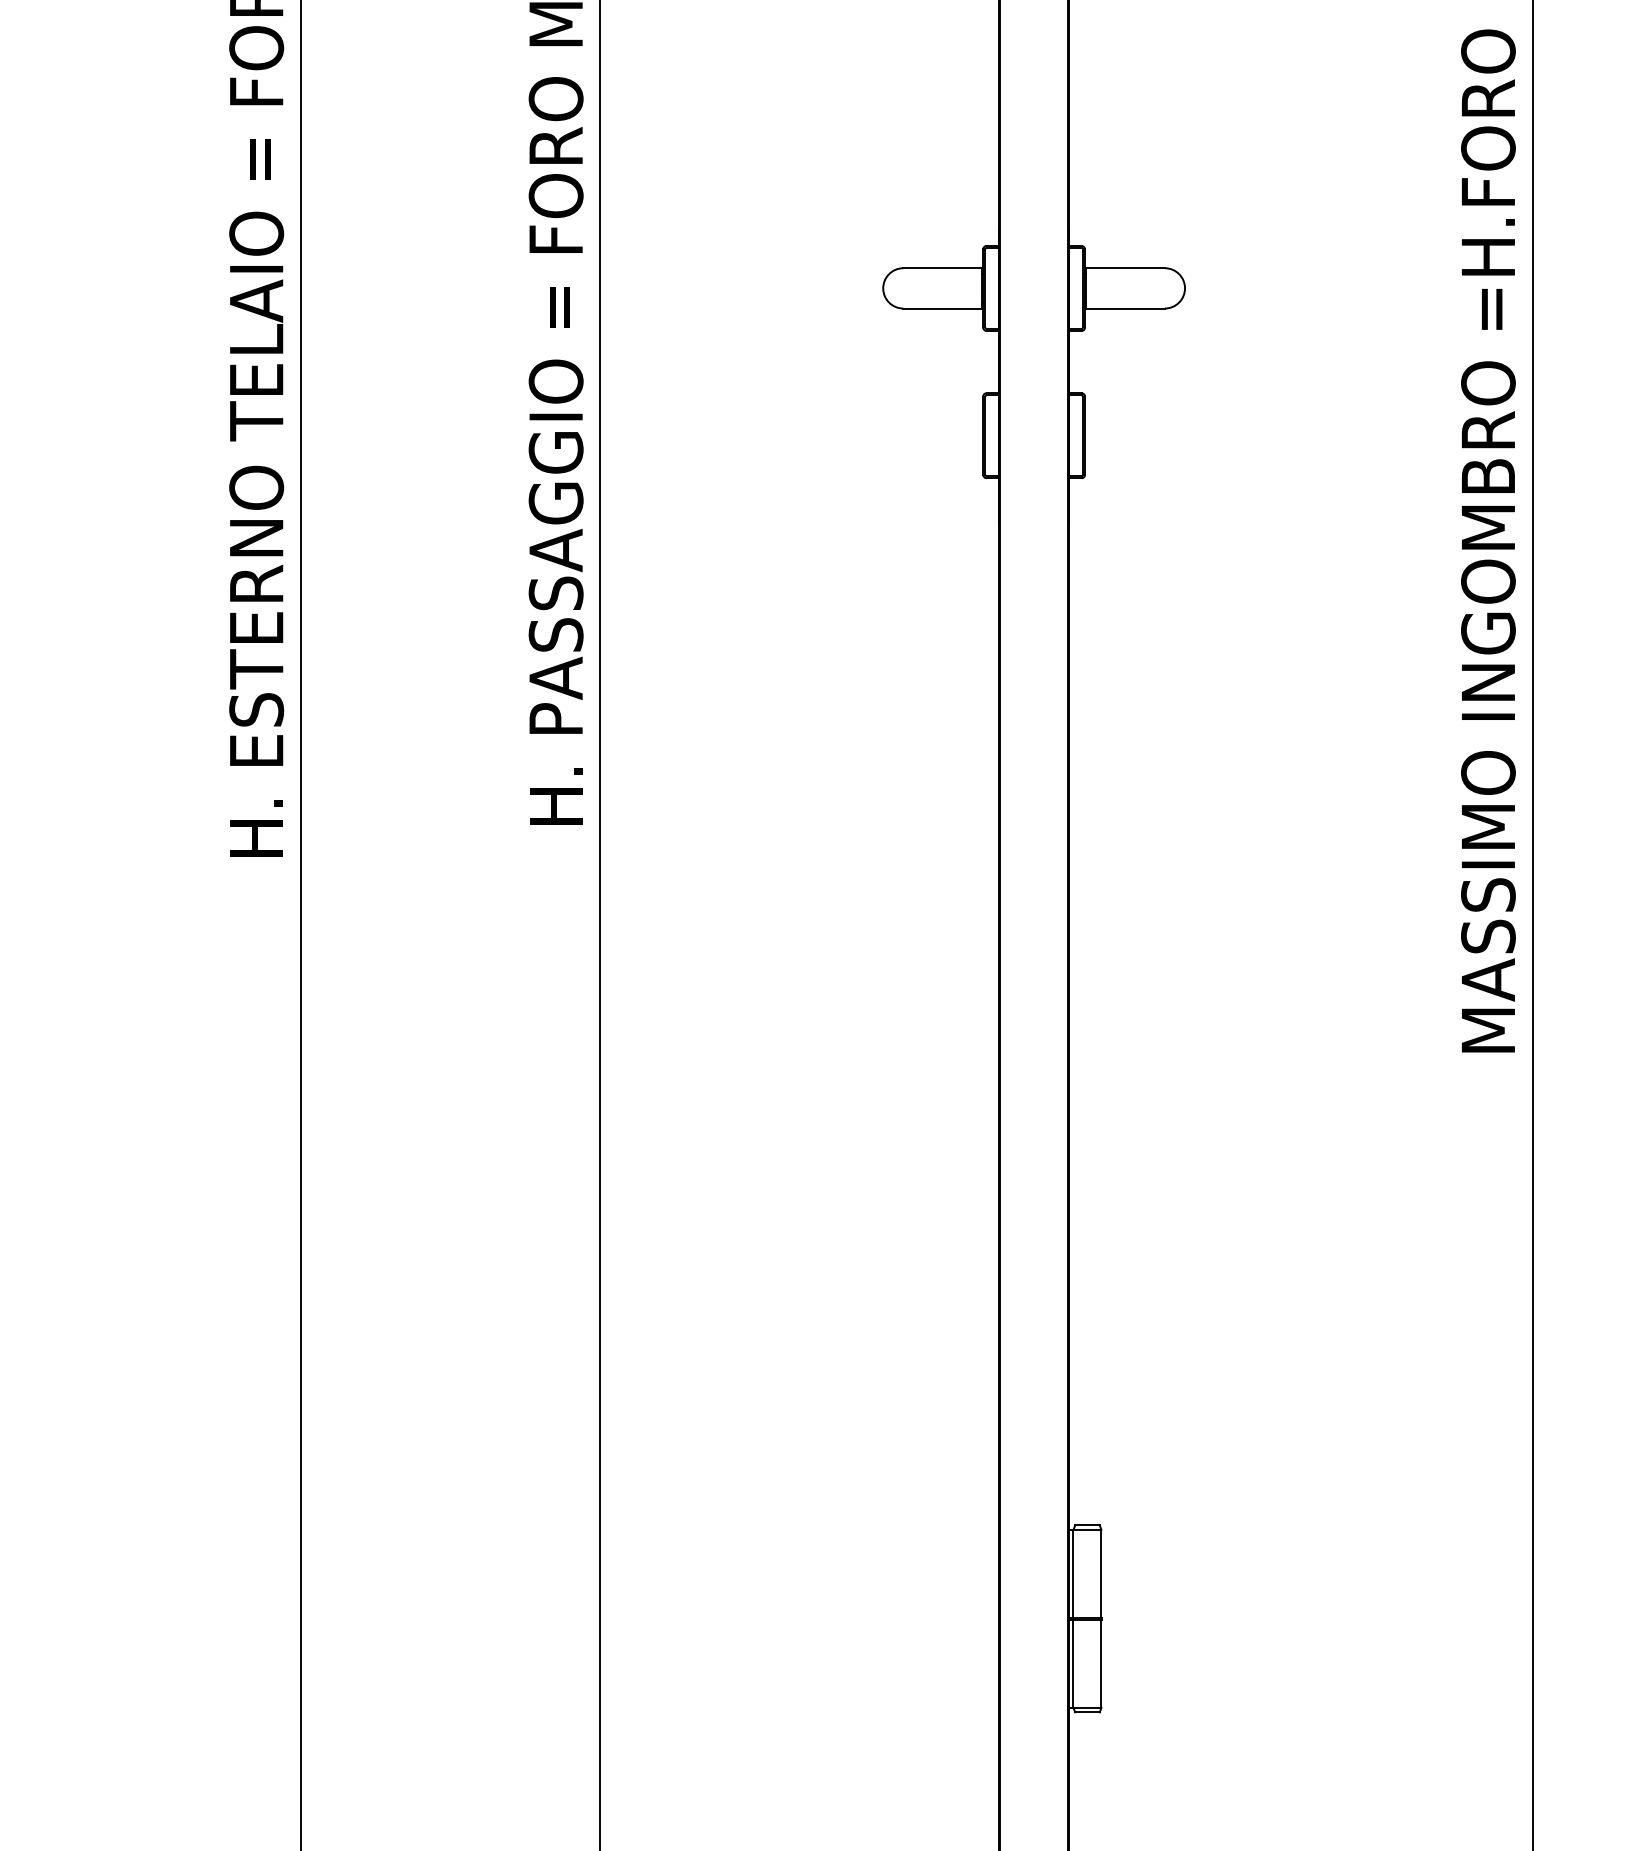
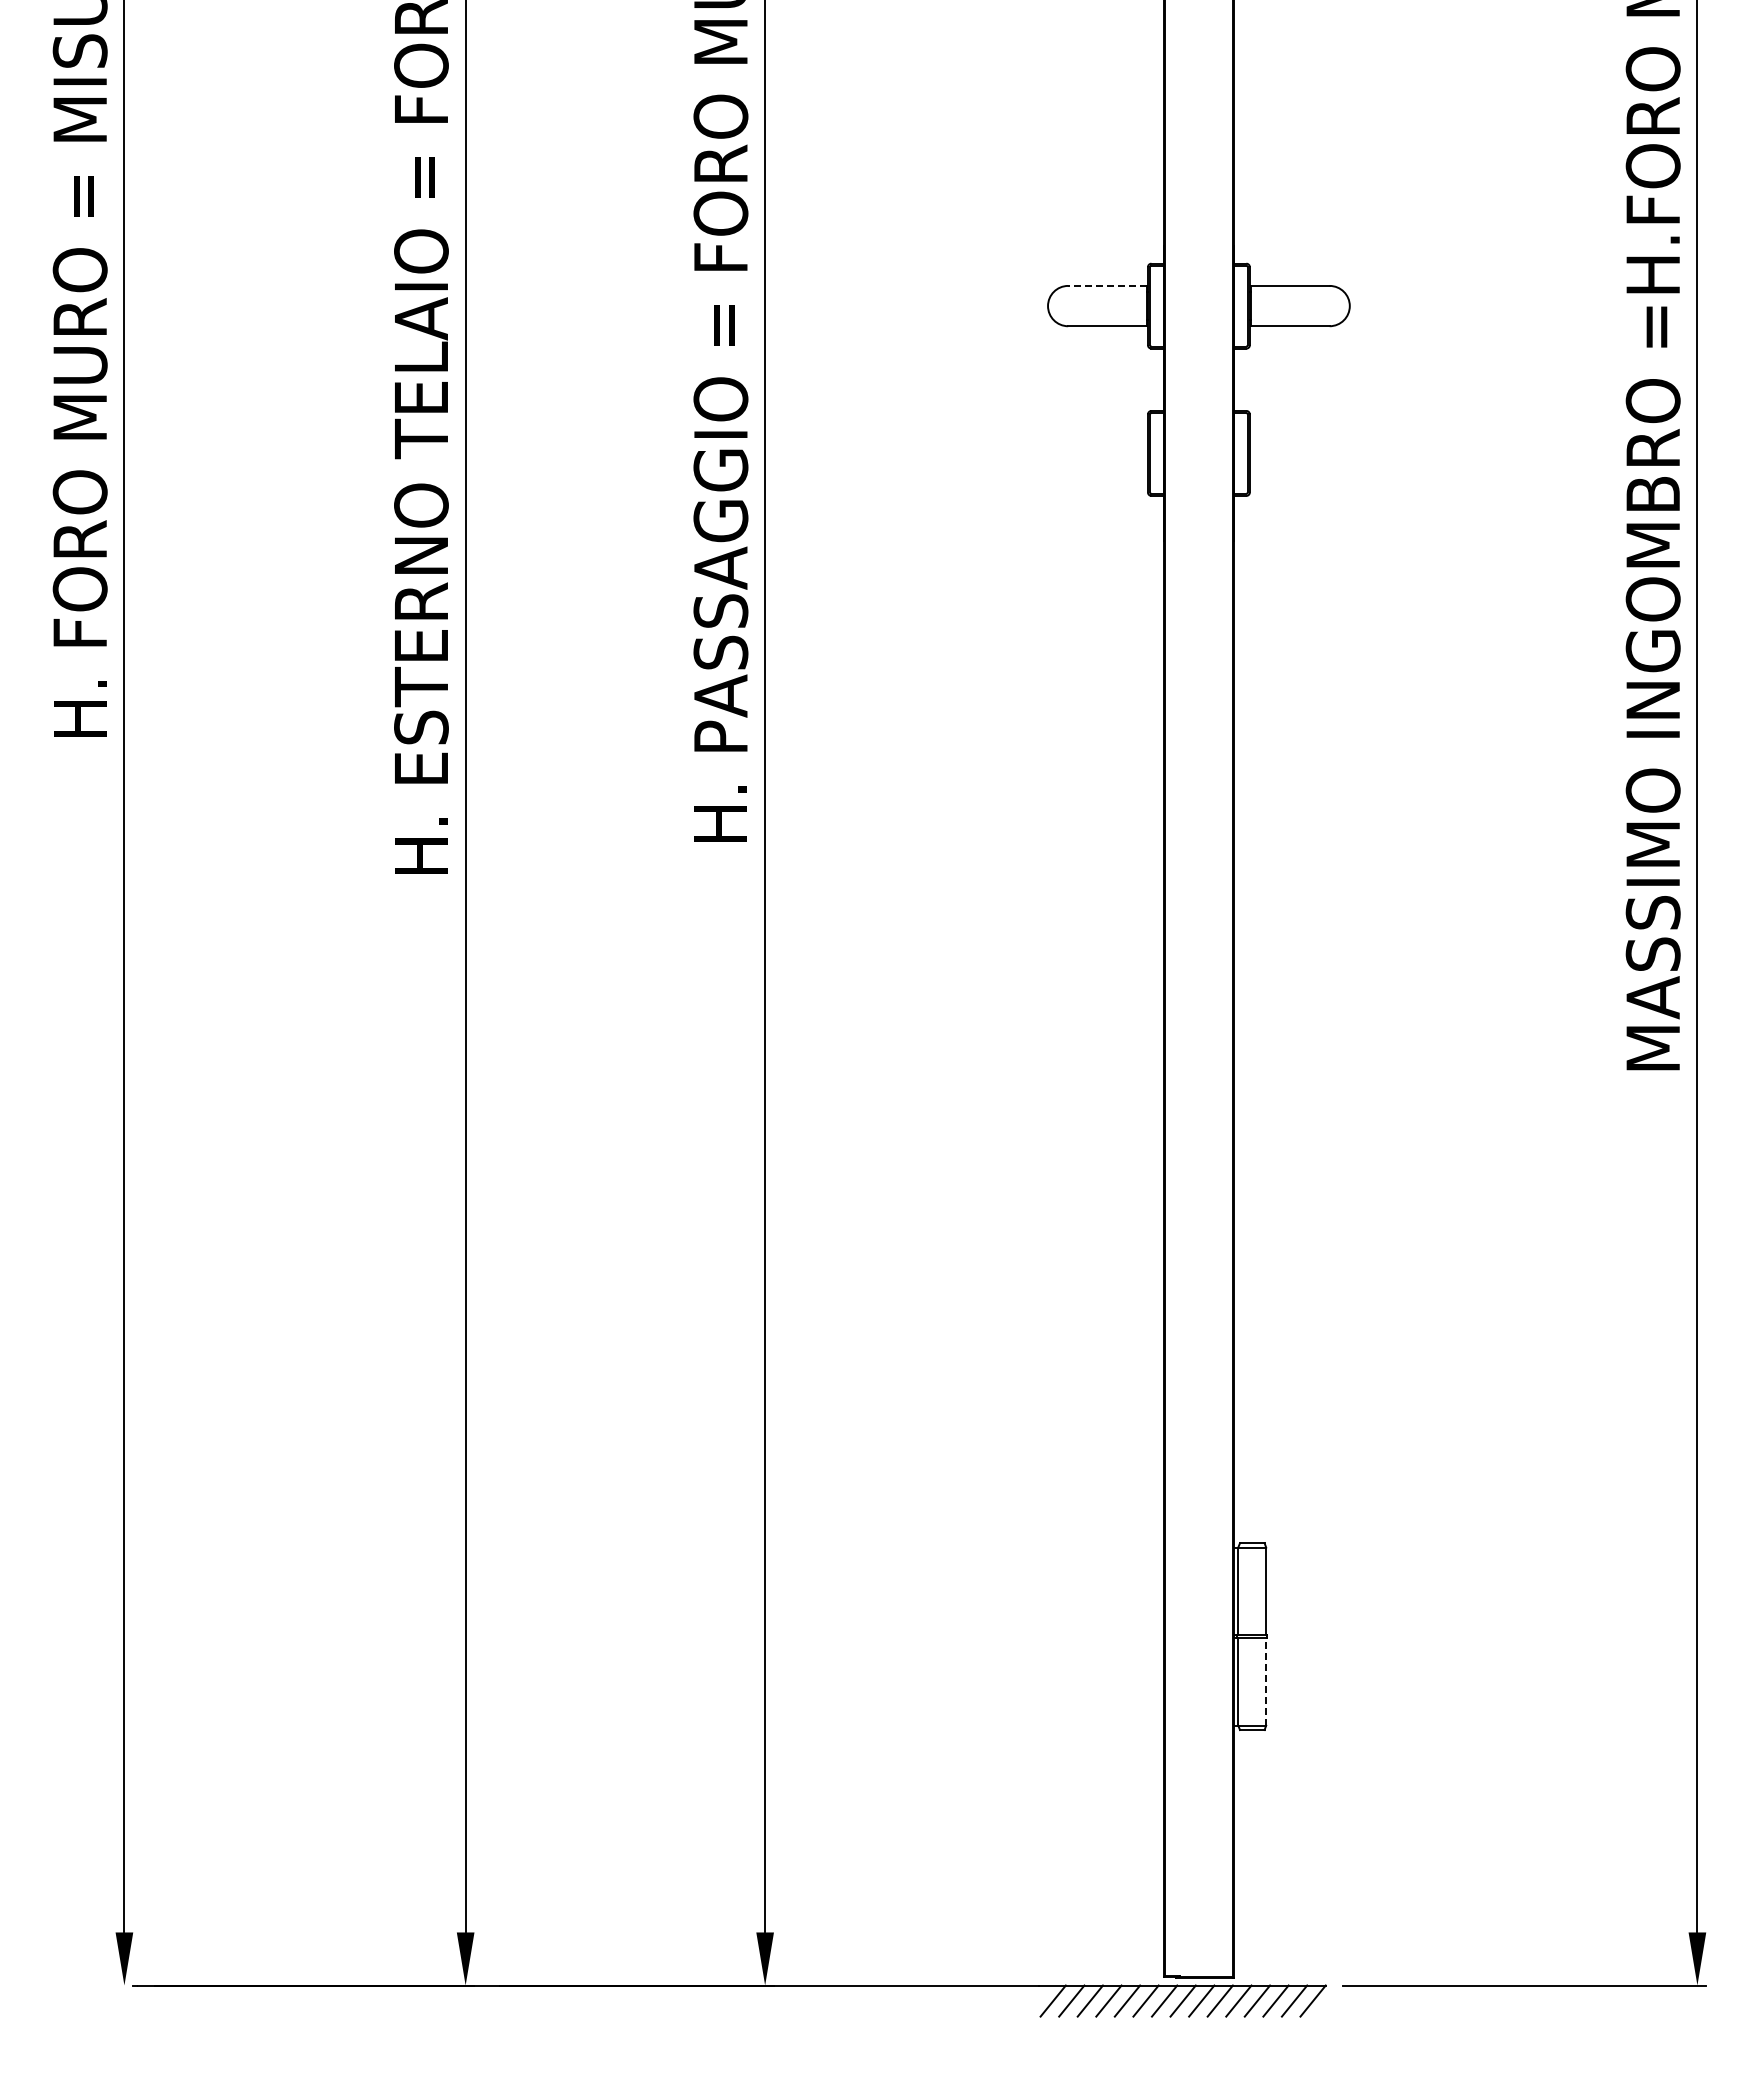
line: (942, 267) -> (1107, 285), solid -> dashed
line: (1101, 1663) -> (1266, 1681), solid -> dashed

